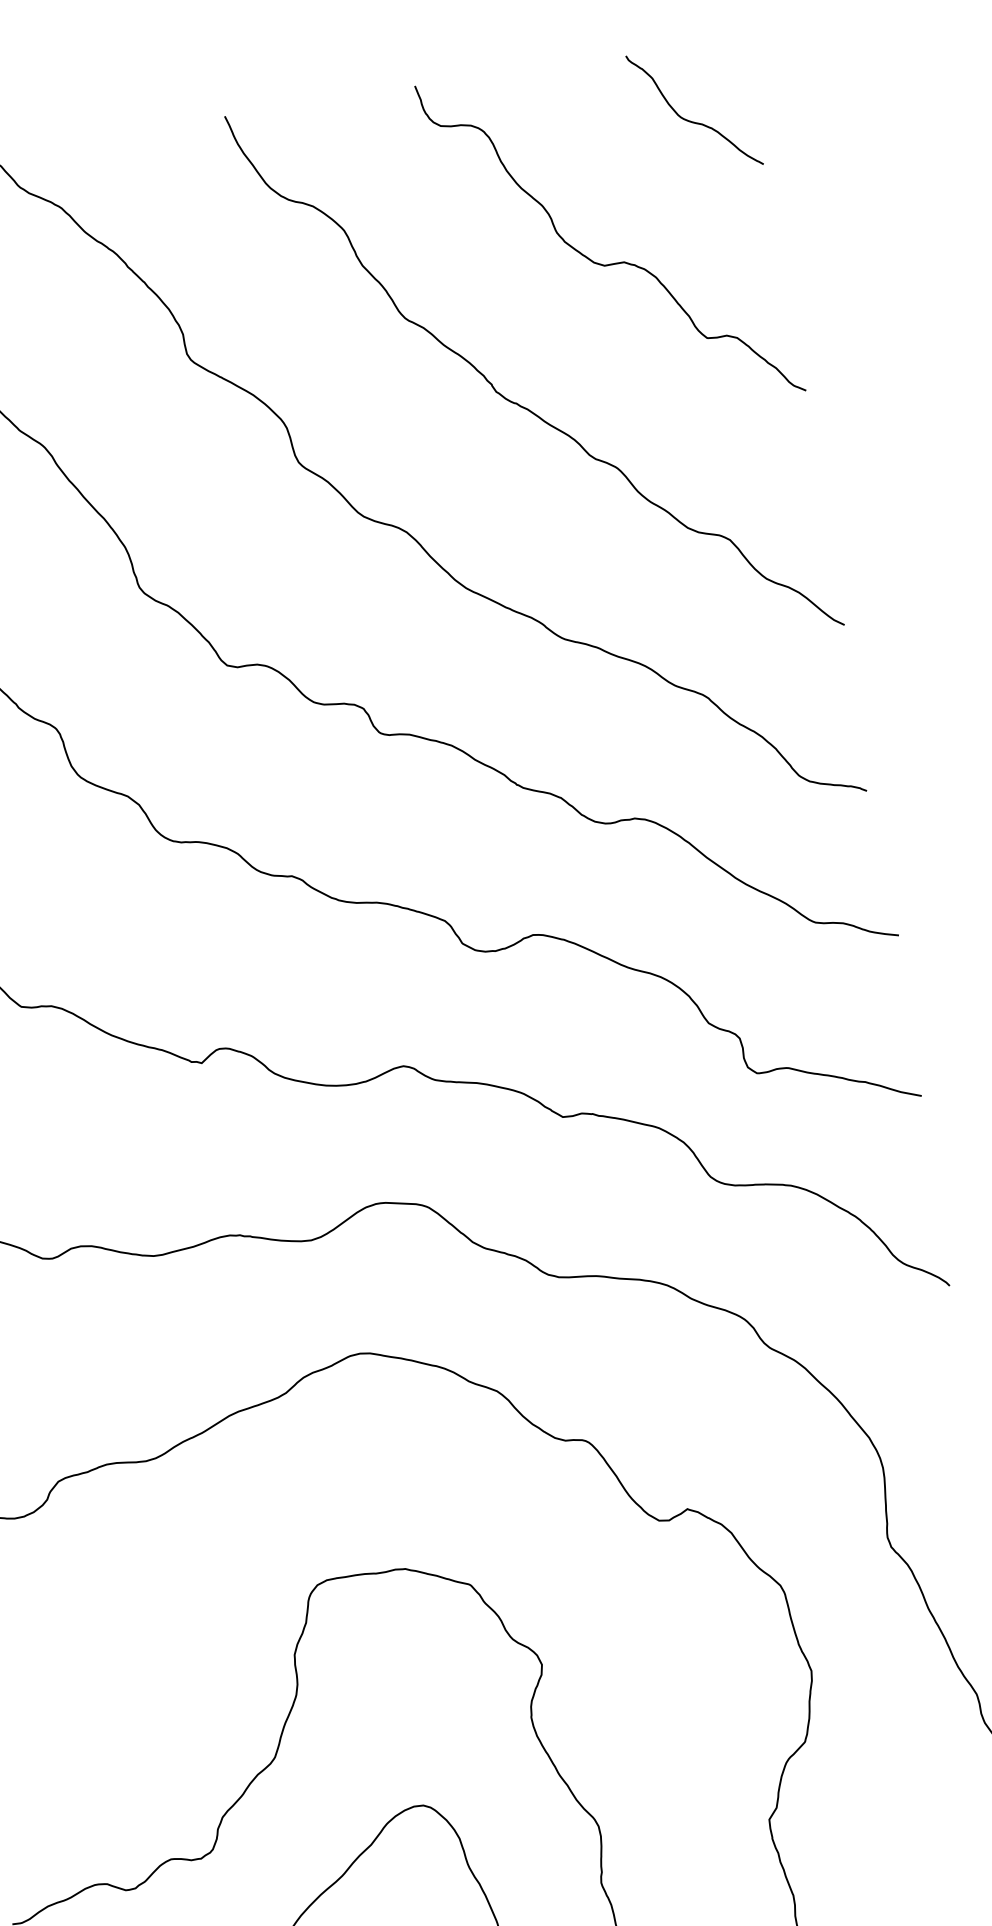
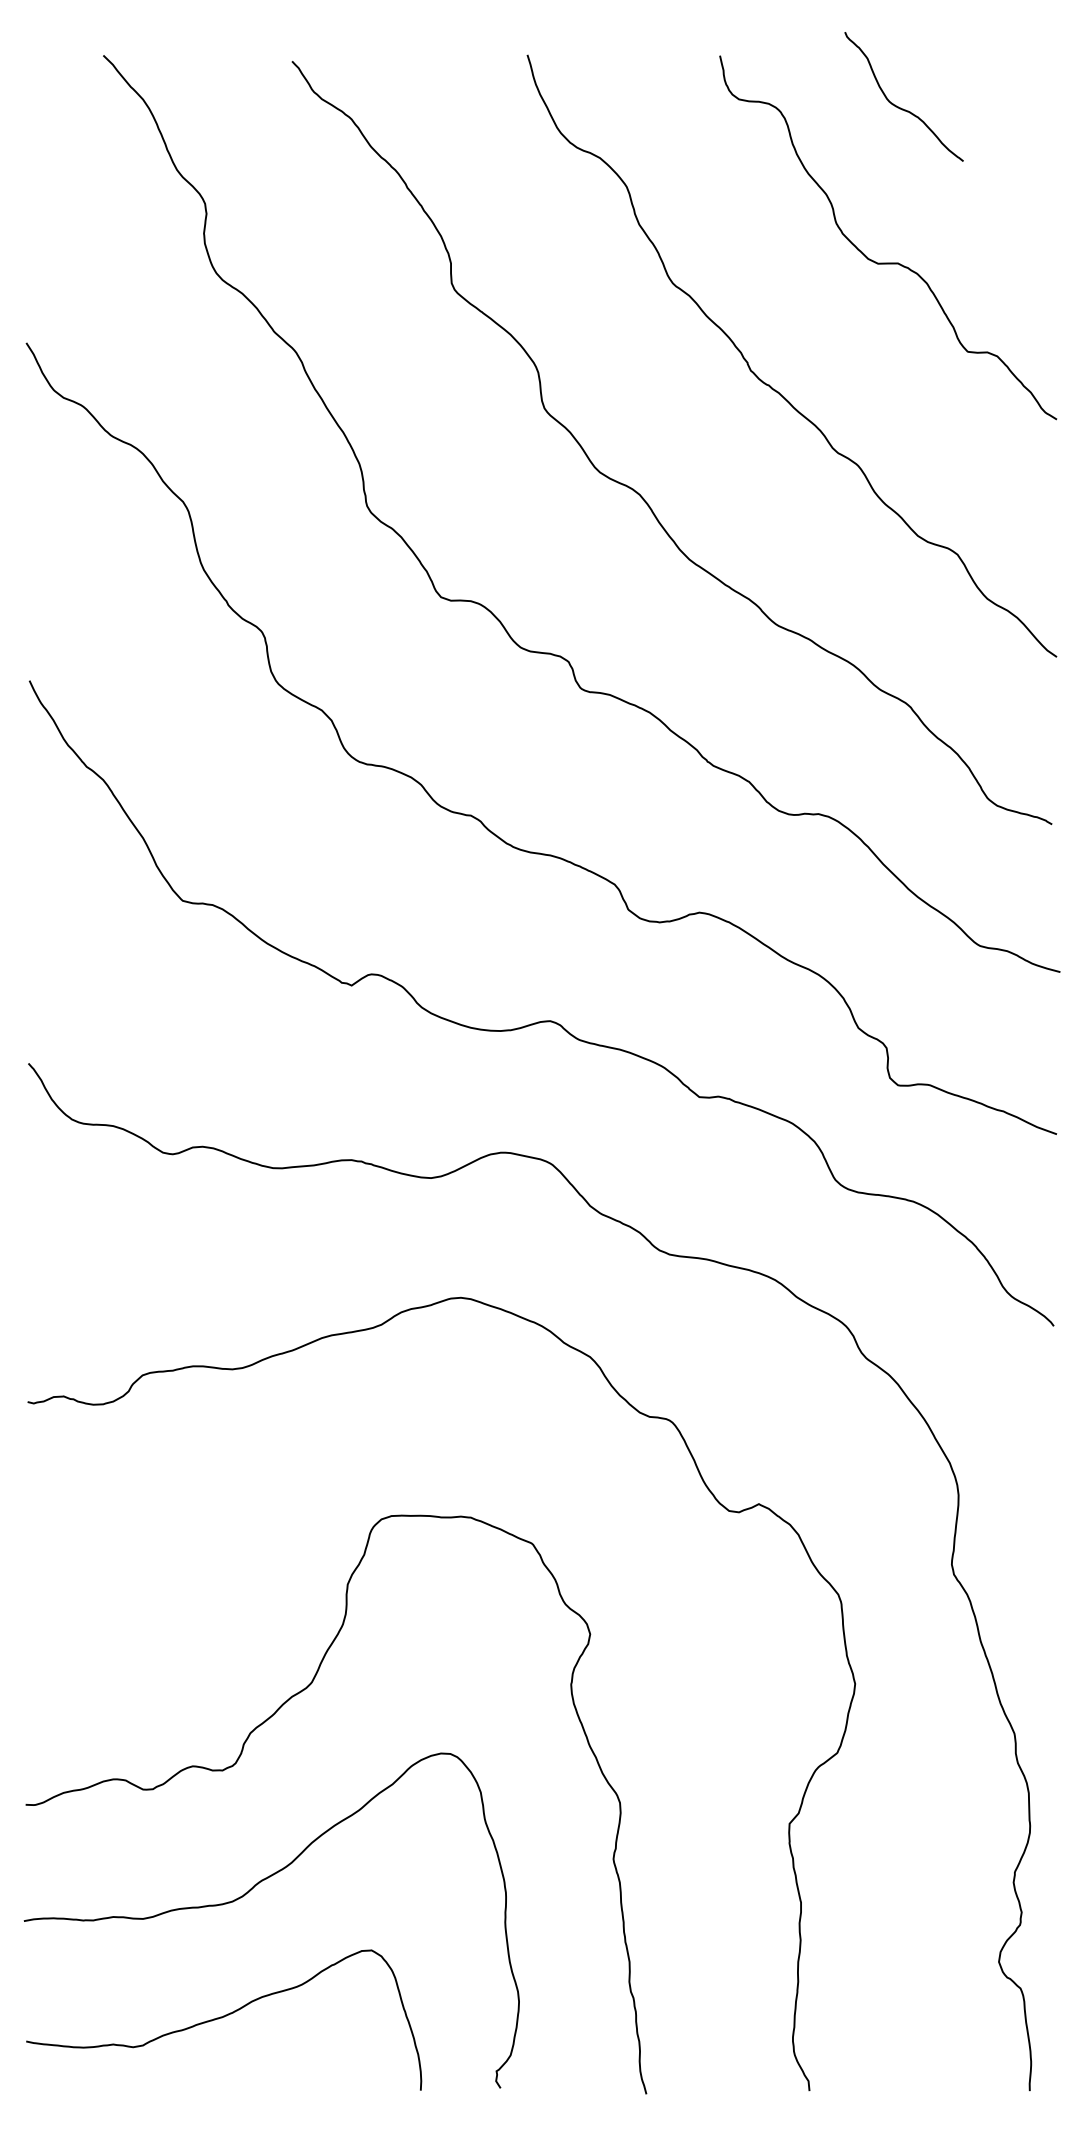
curve: (690, 120) -> (898, 106), moved

